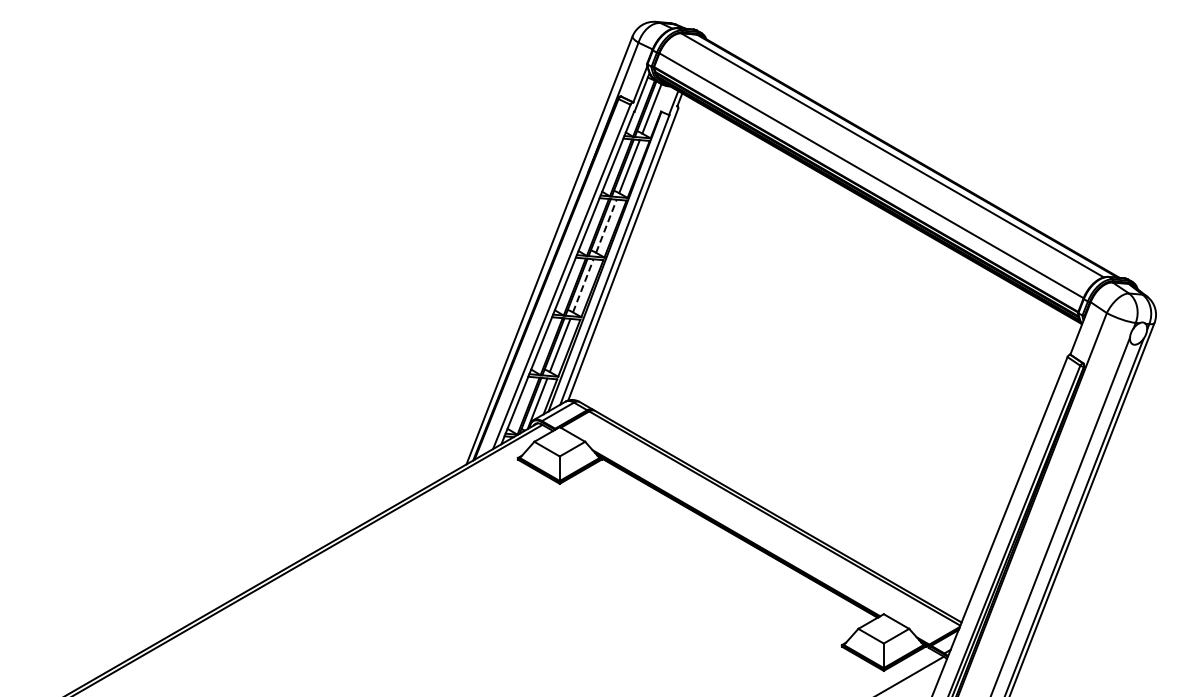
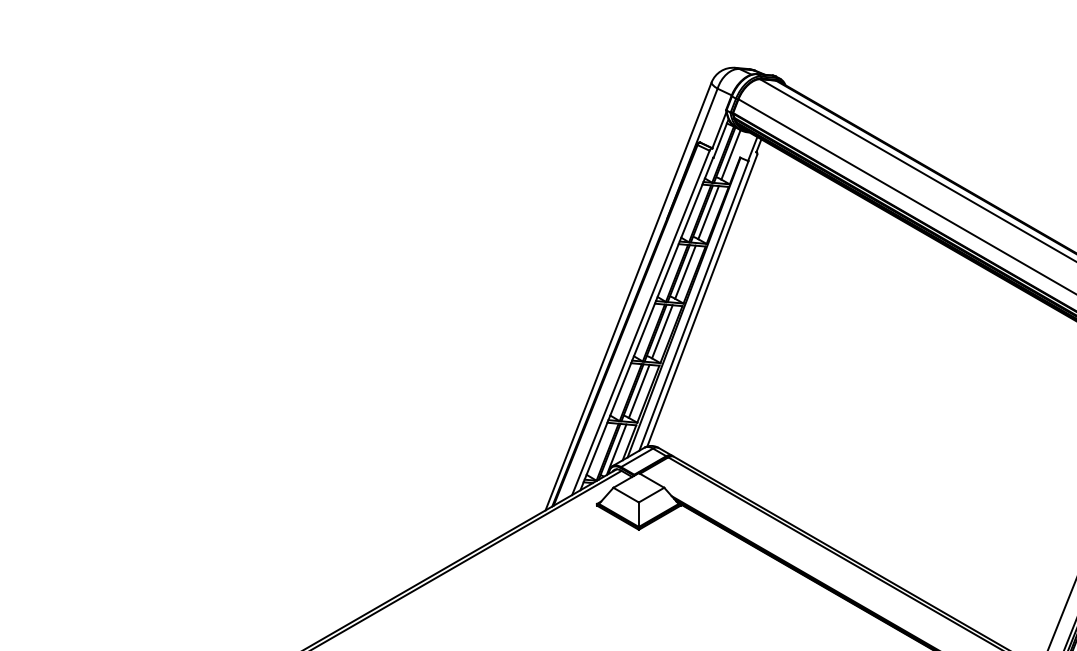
line: (606, 225) -> (685, 271), dashed -> solid
line: (583, 285) -> (662, 331), dashed -> solid

